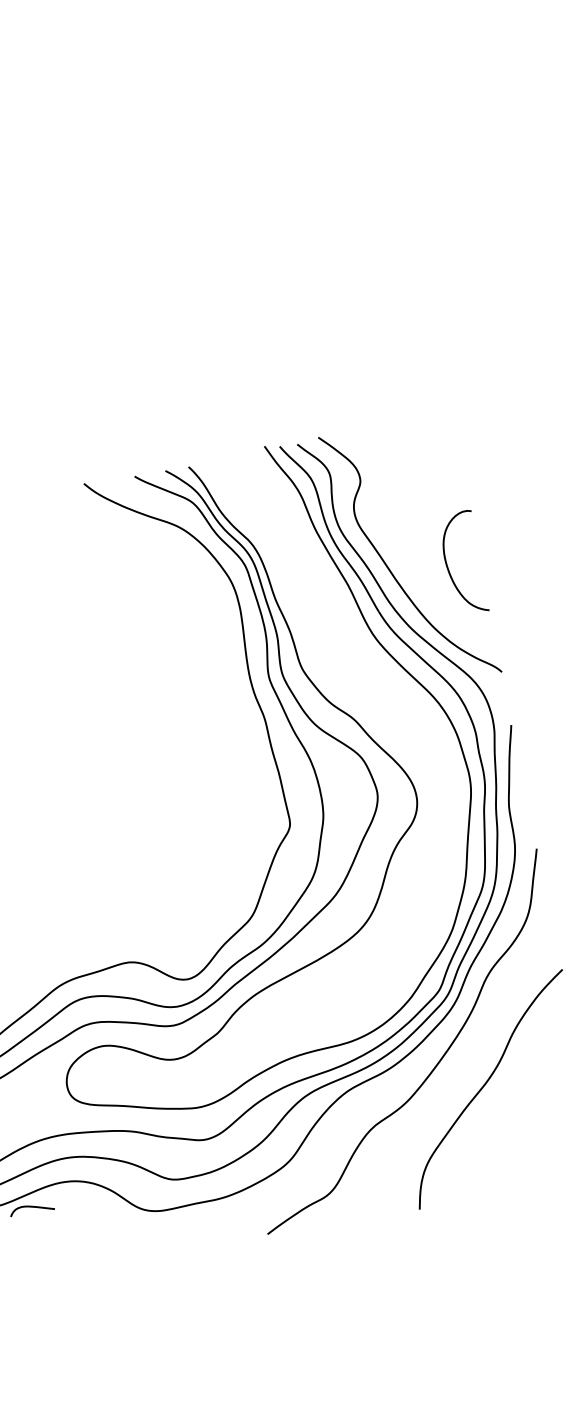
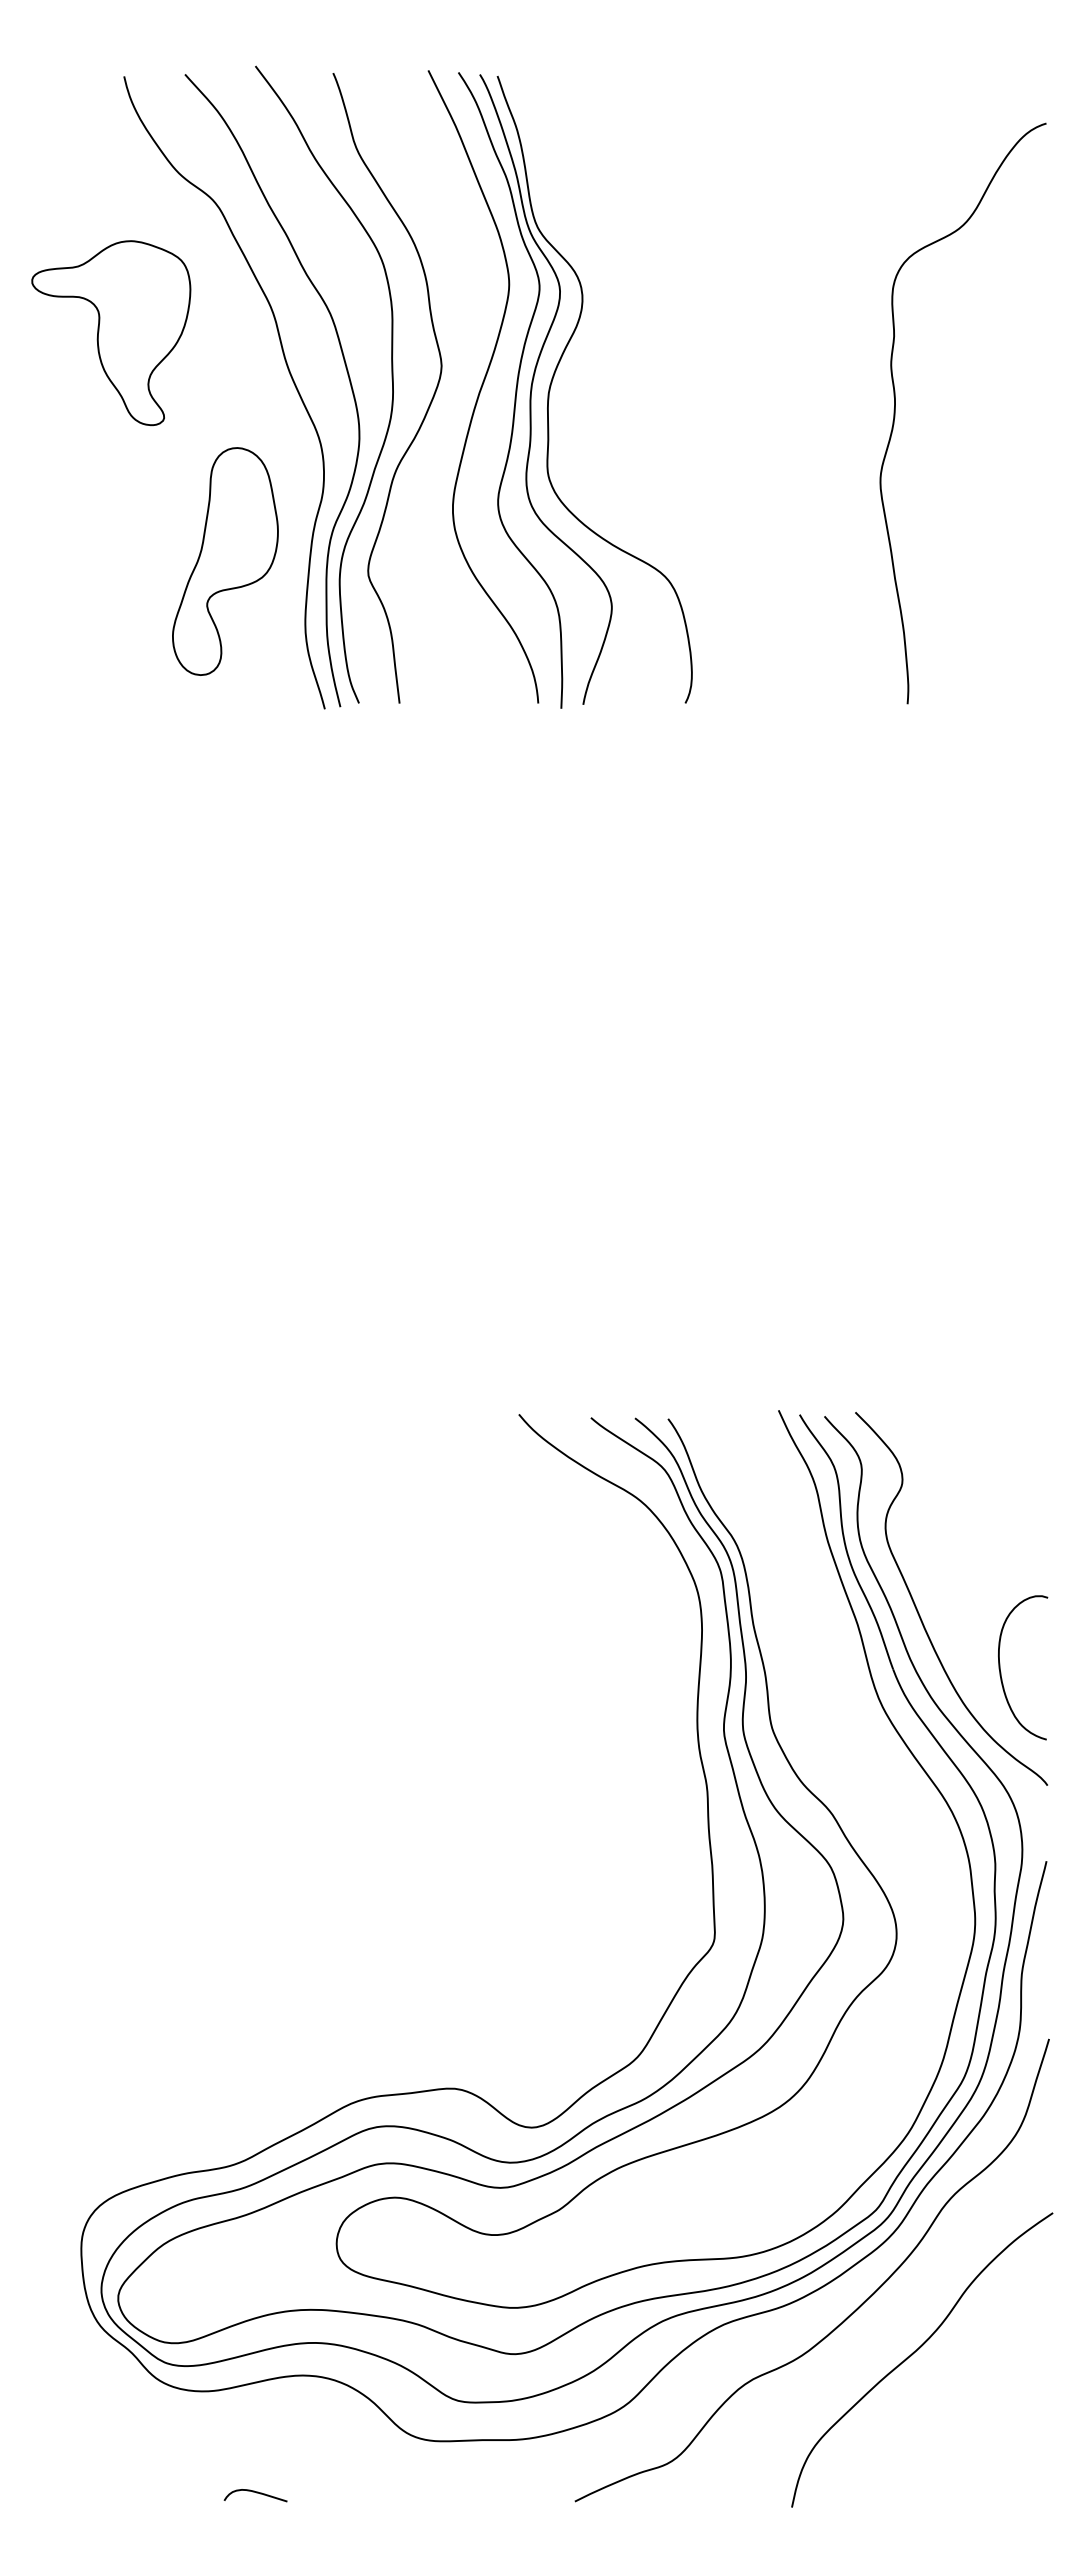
curve: (449, 569) -> (1001, 1672), moved
curve: (32, 1207) -> (256, 2493), moved

